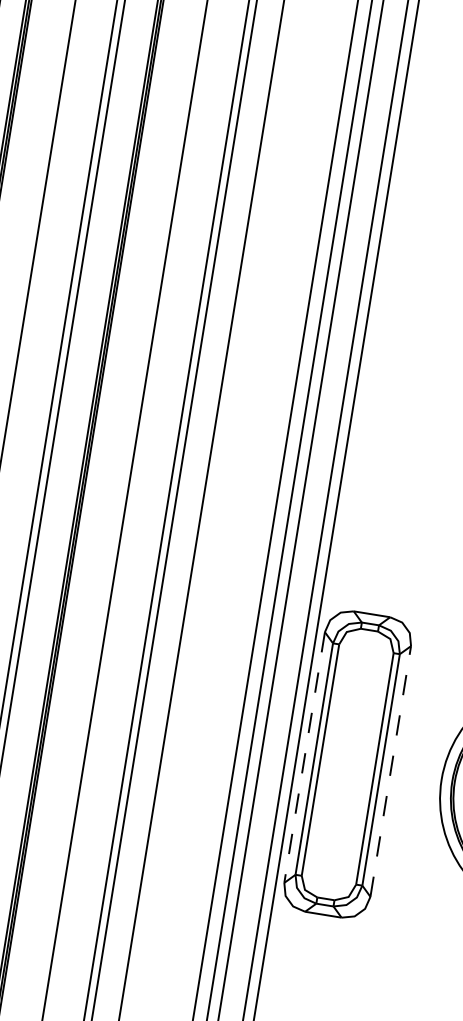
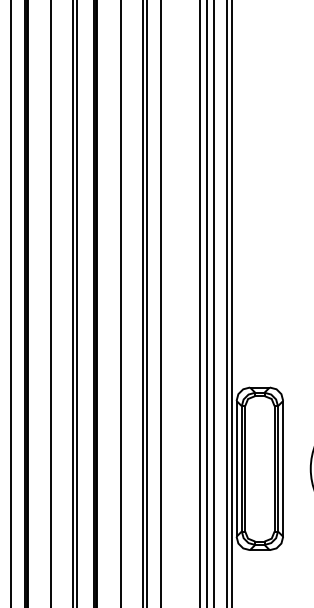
line: (304, 756) -> (236, 468), dashed -> solid
line: (391, 770) -> (283, 468), dashed -> solid

